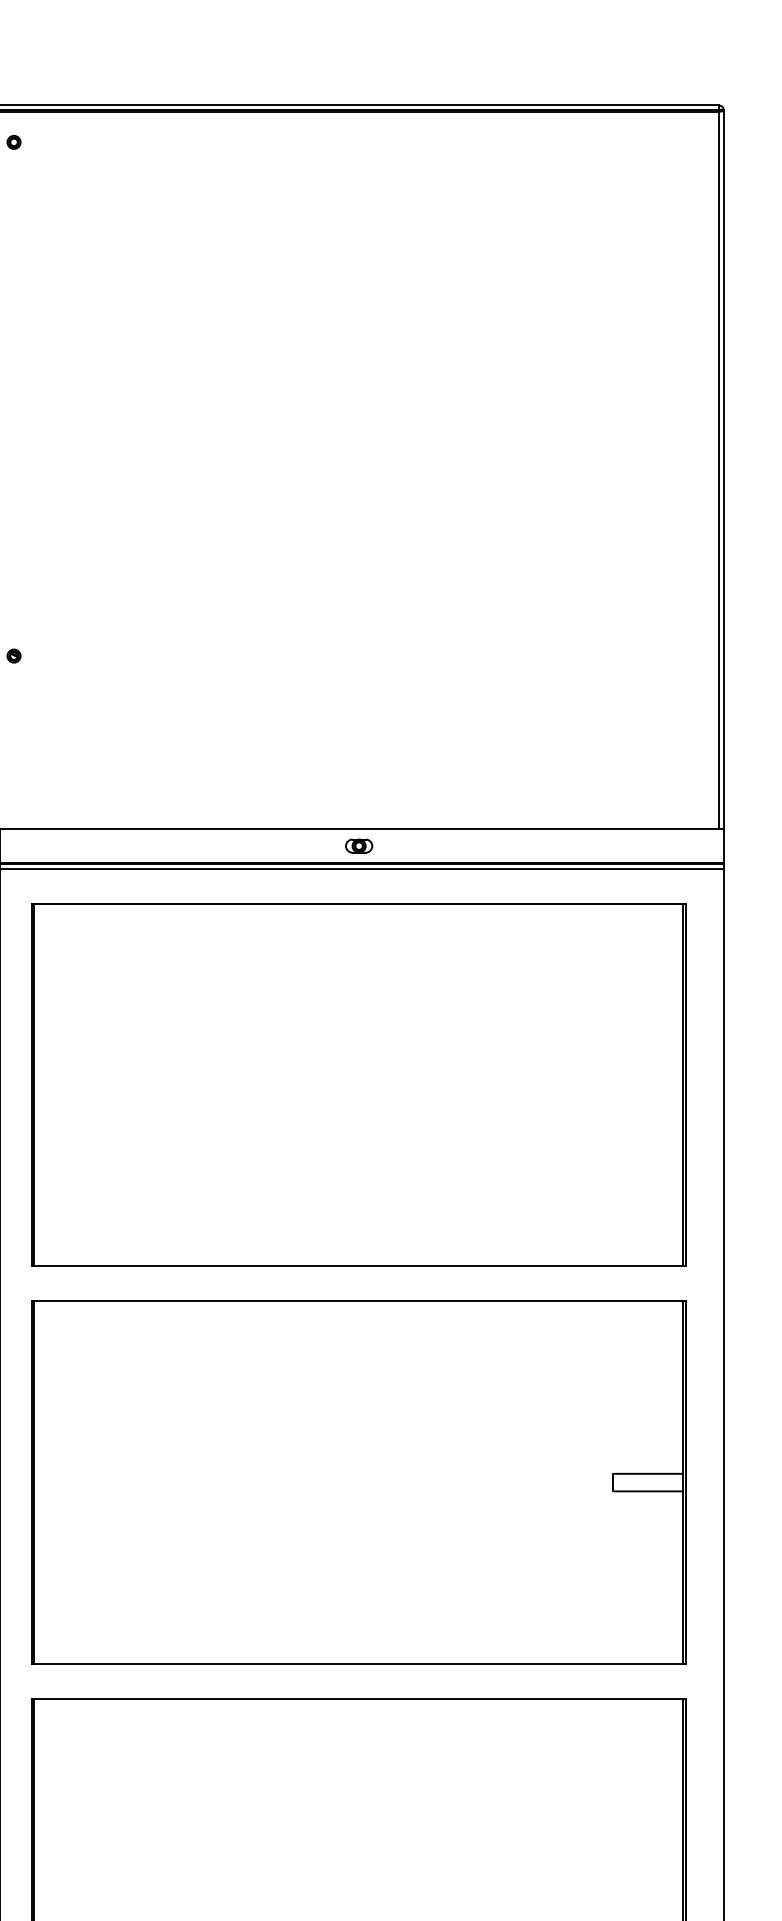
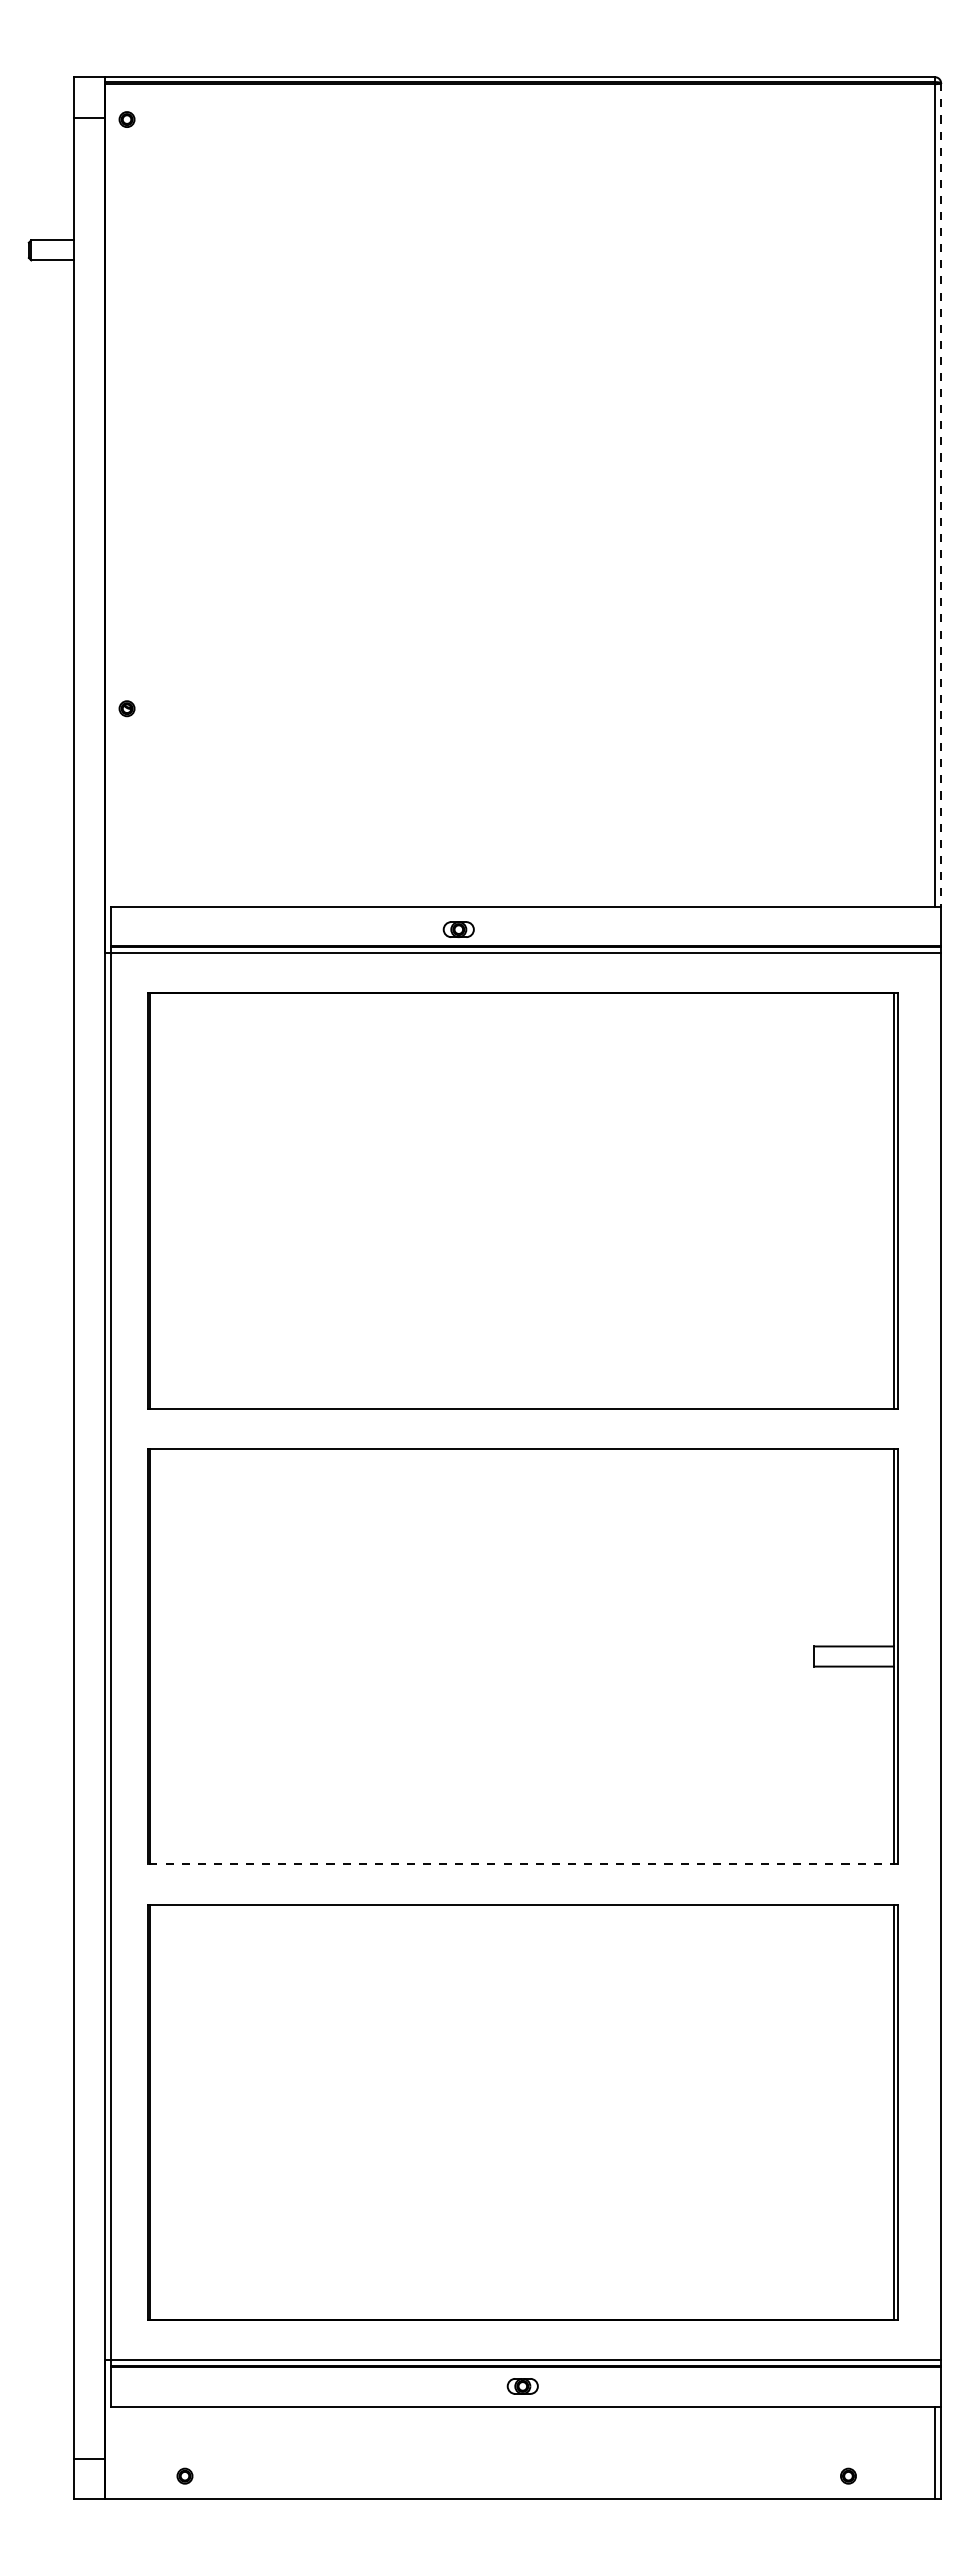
line: (724, 469) -> (941, 494), solid -> dashed
part: (358, 846) -> (458, 929), moved
line: (358, 1663) -> (522, 1864), solid -> dashed

